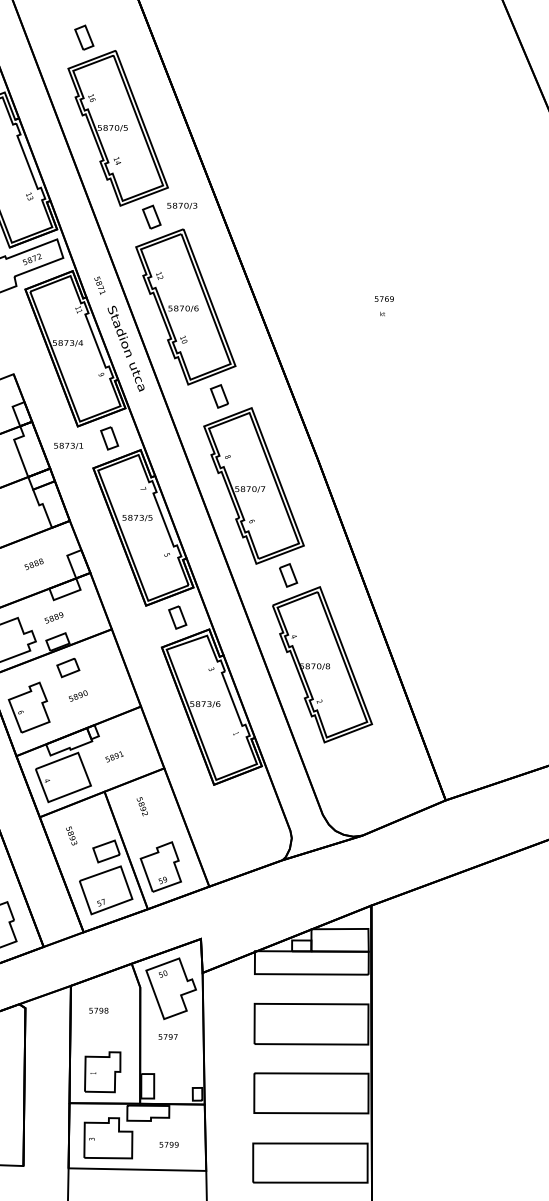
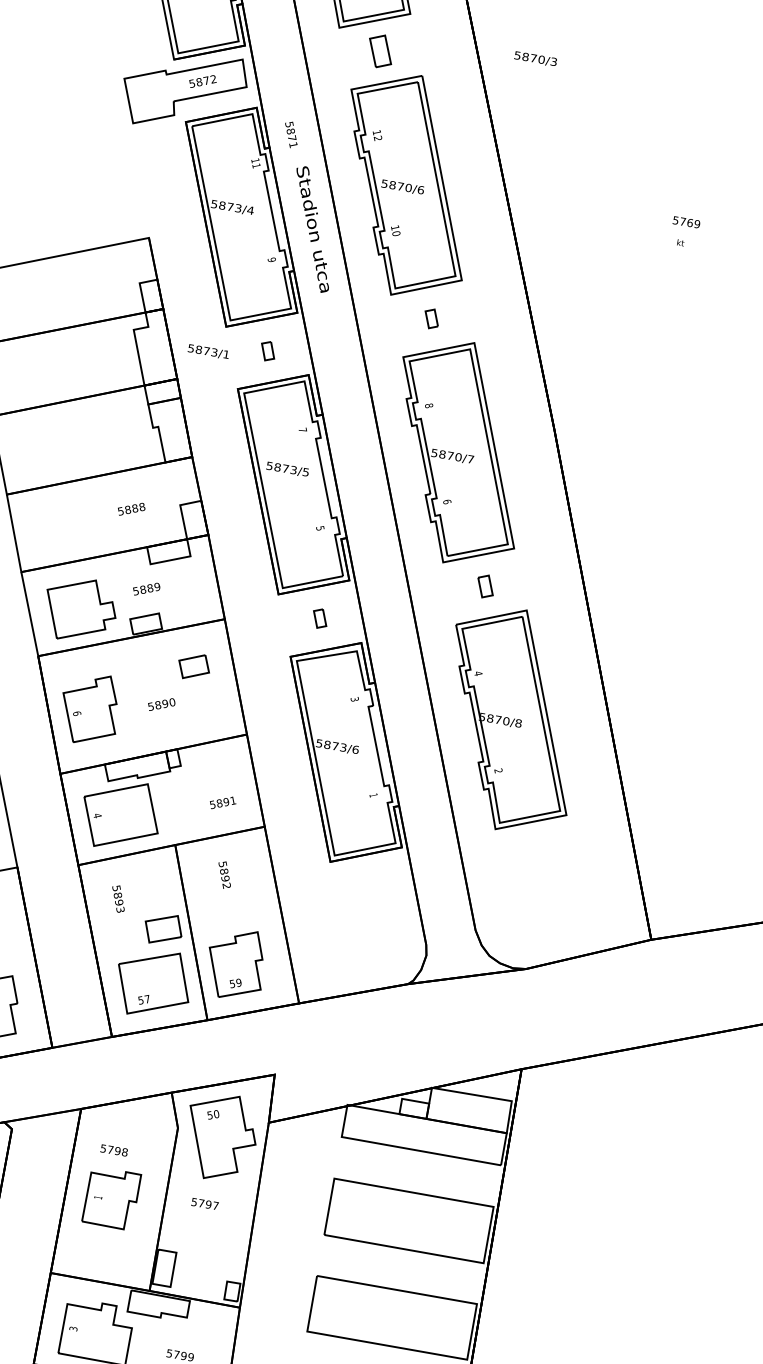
text: (182, 205) -> (536, 58), moved
part: (218, 396) -> (430, 318), size x0.6
part: (109, 438) -> (267, 351), size x0.6
part: (288, 575) -> (485, 586), size x0.7
part: (177, 617) -> (319, 618), size x0.6
part: (68, 667) -> (194, 666), moved
text: (114, 756) -> (222, 802), moved
part: (102, 1072) -> (111, 1198), moved

